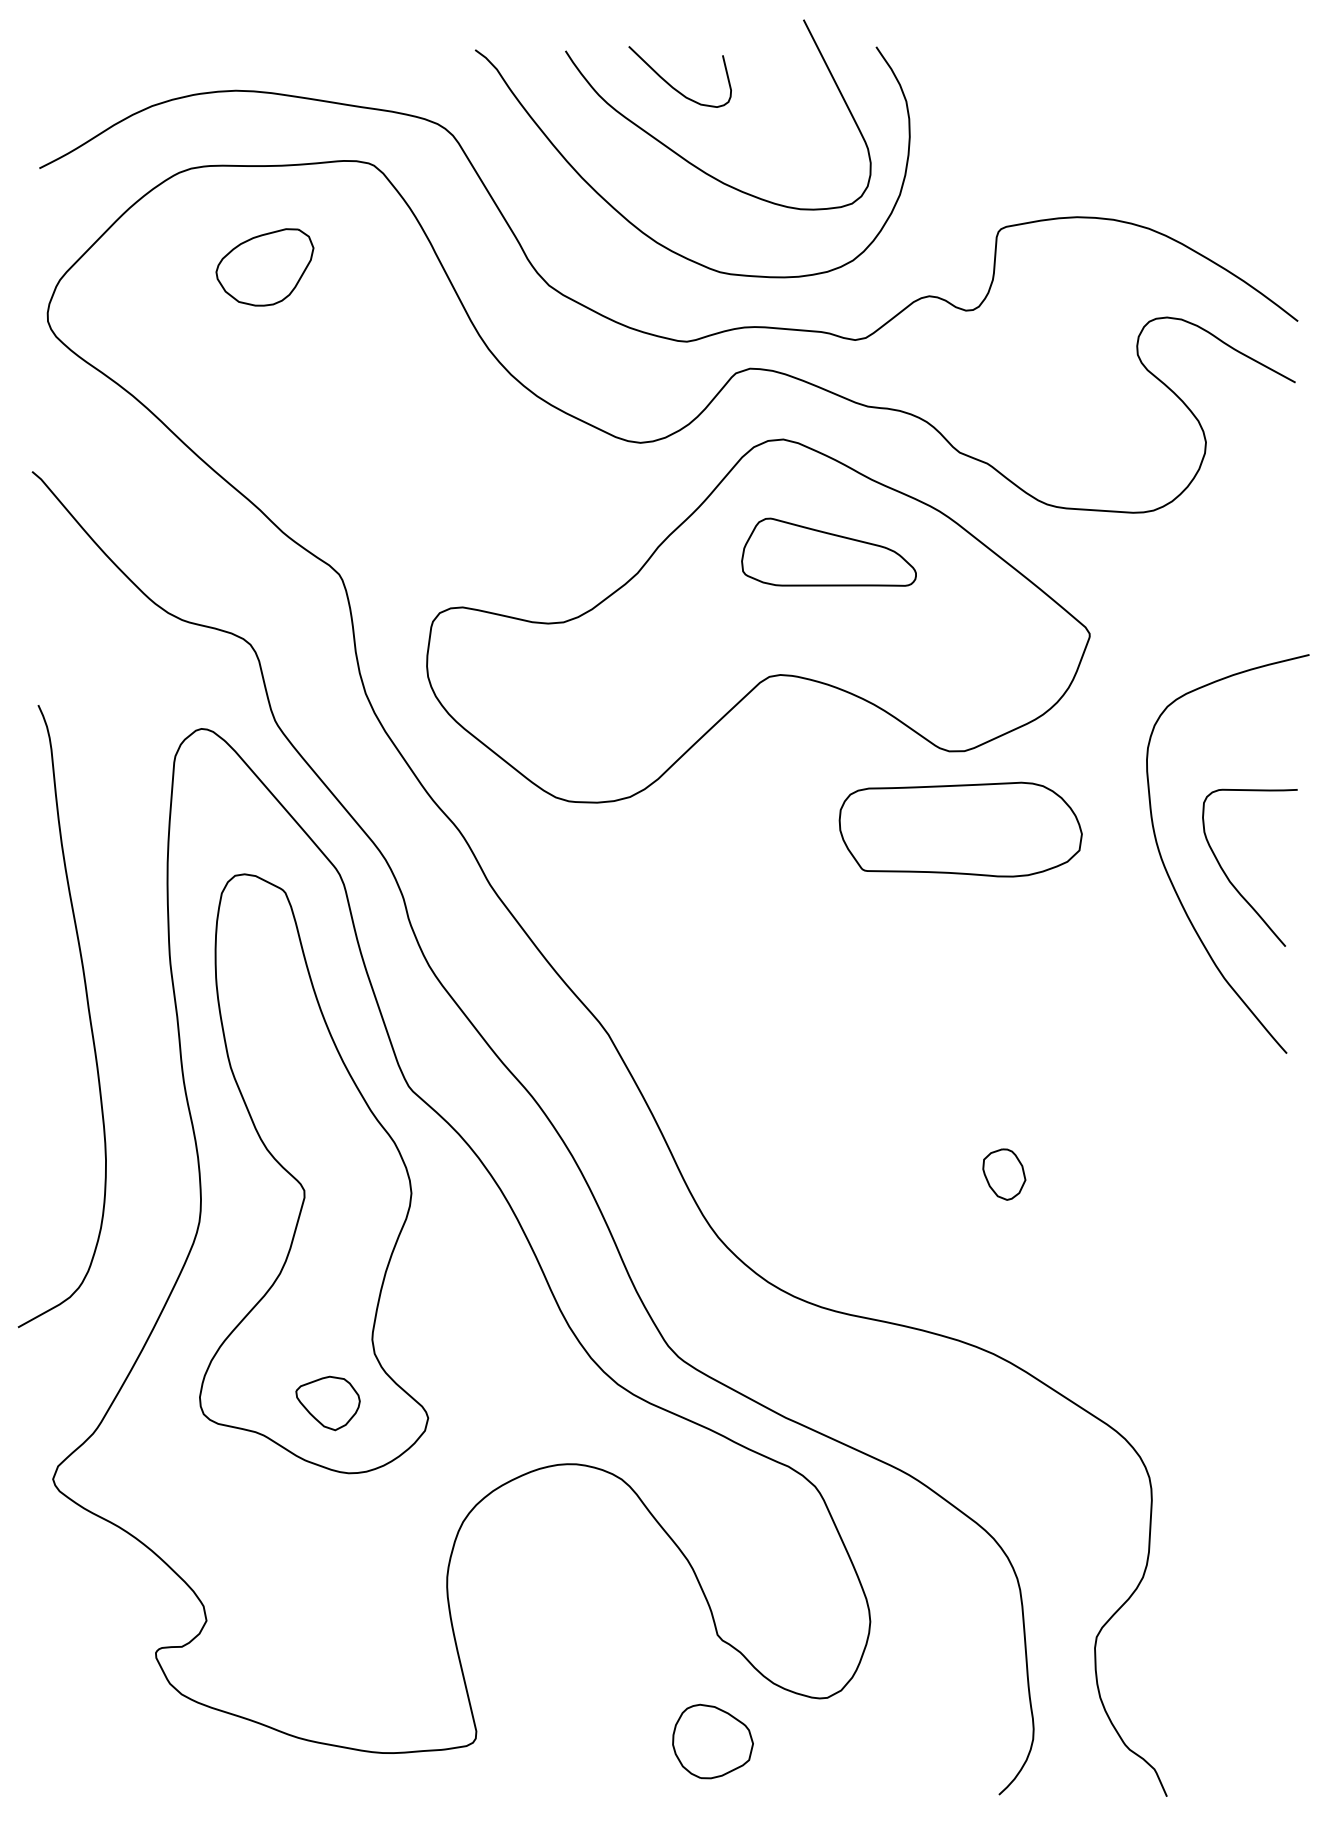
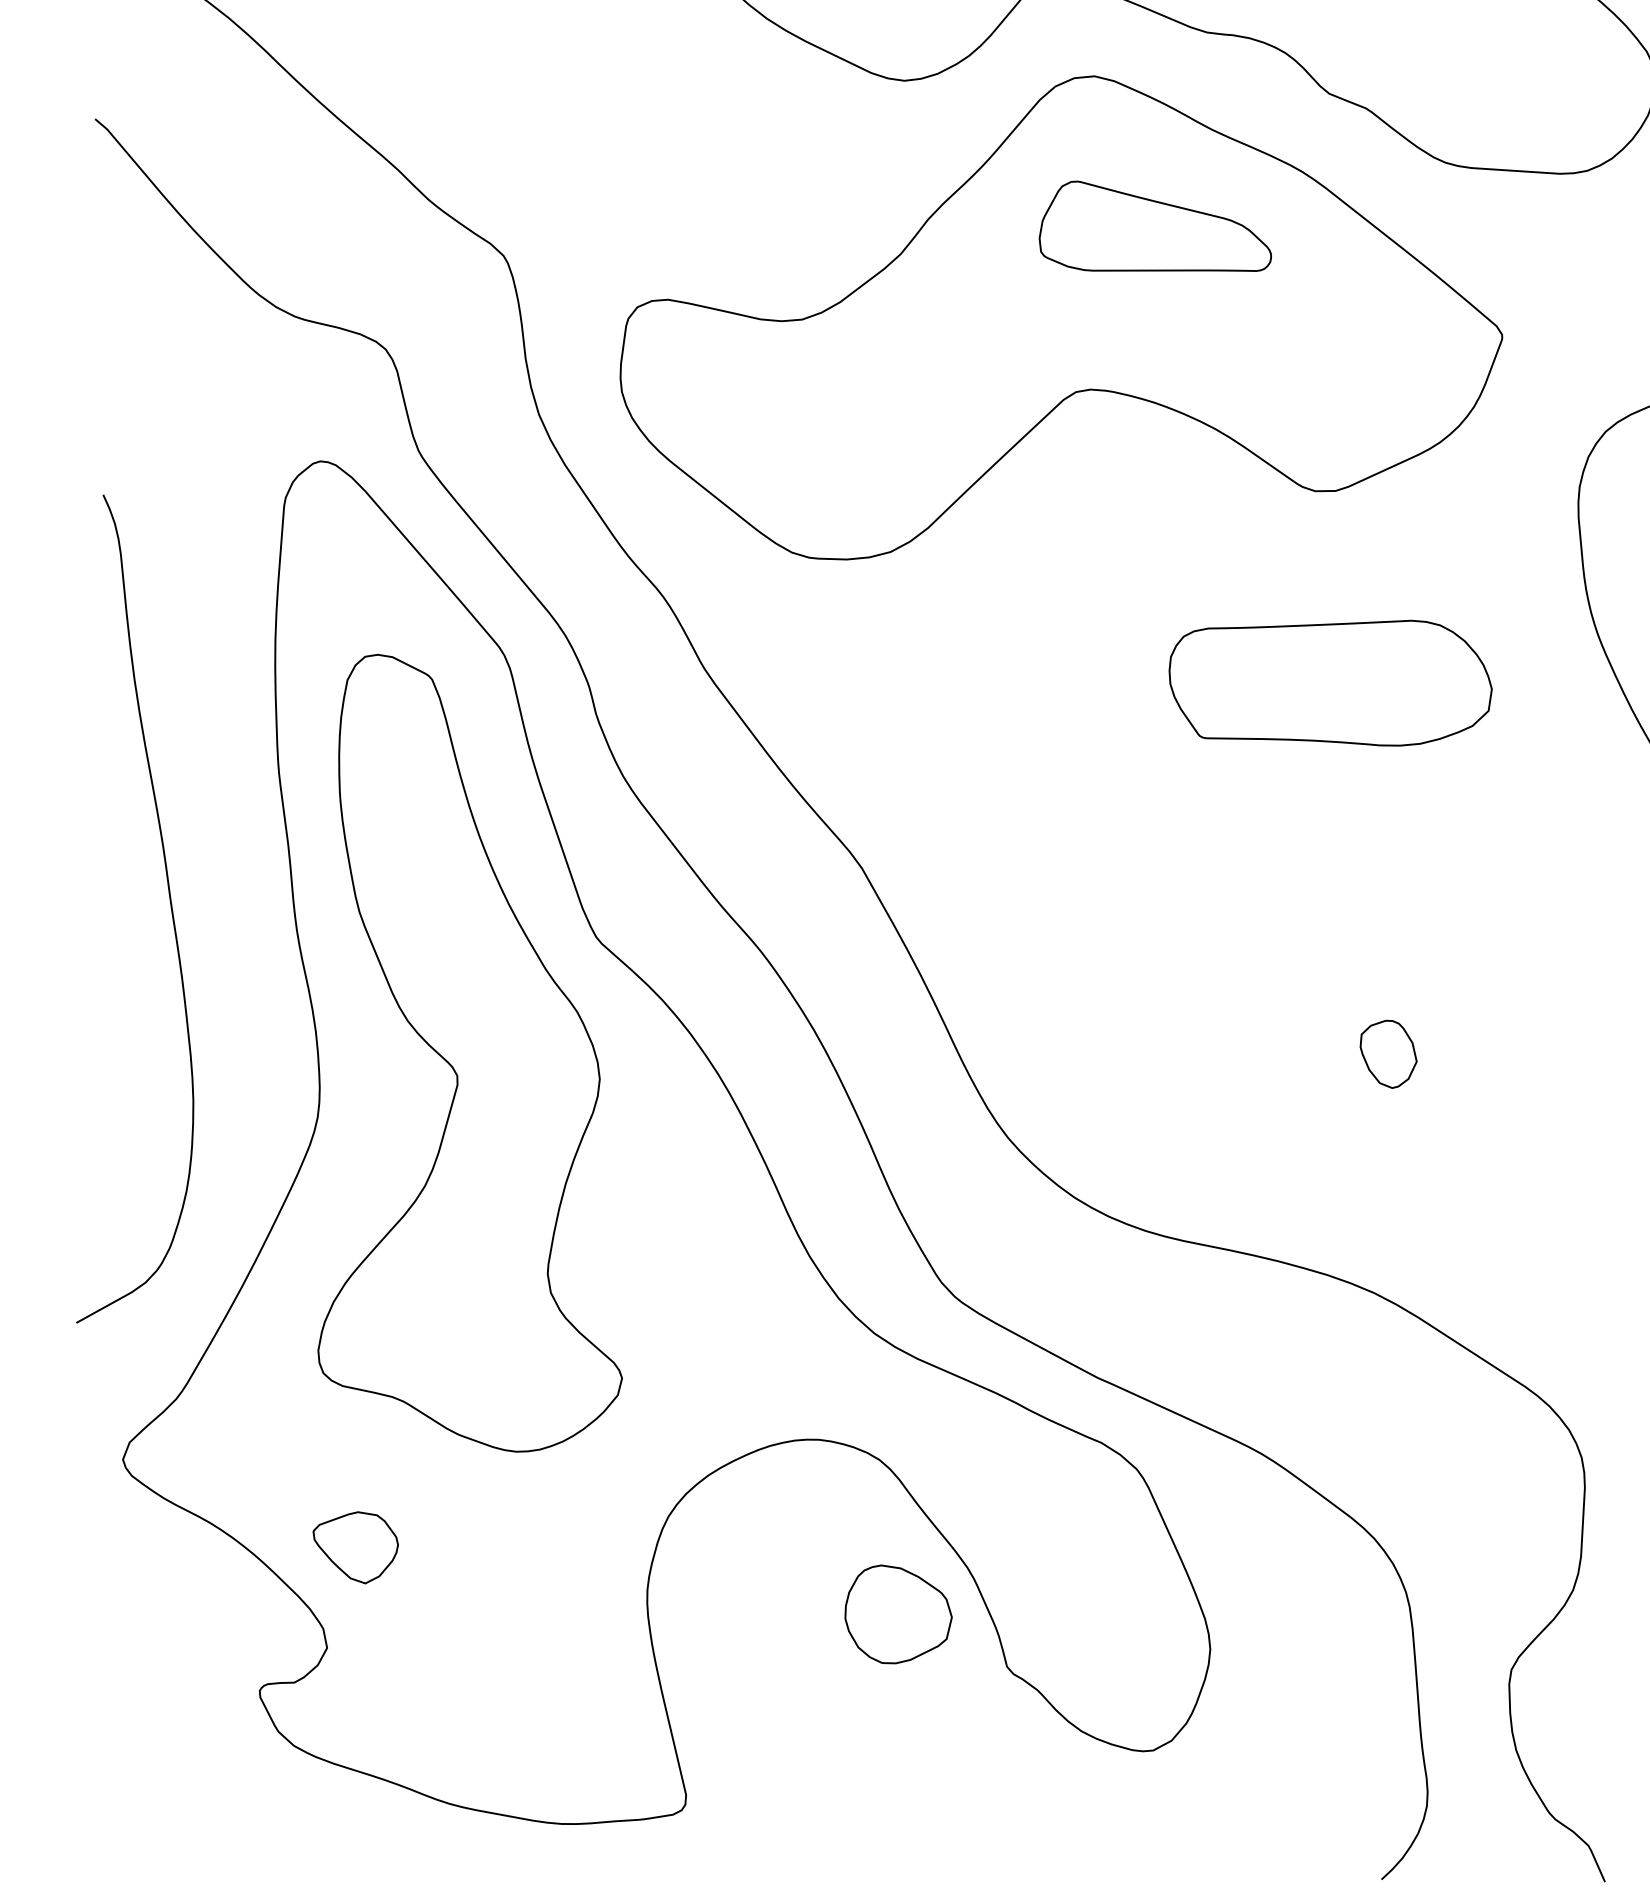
part: (960, 829) -> (1330, 682), moved
curve: (88, 1015) -> (170, 907), moved
part: (327, 1403) -> (355, 1547), moved
part: (712, 1741) -> (897, 1614), moved

